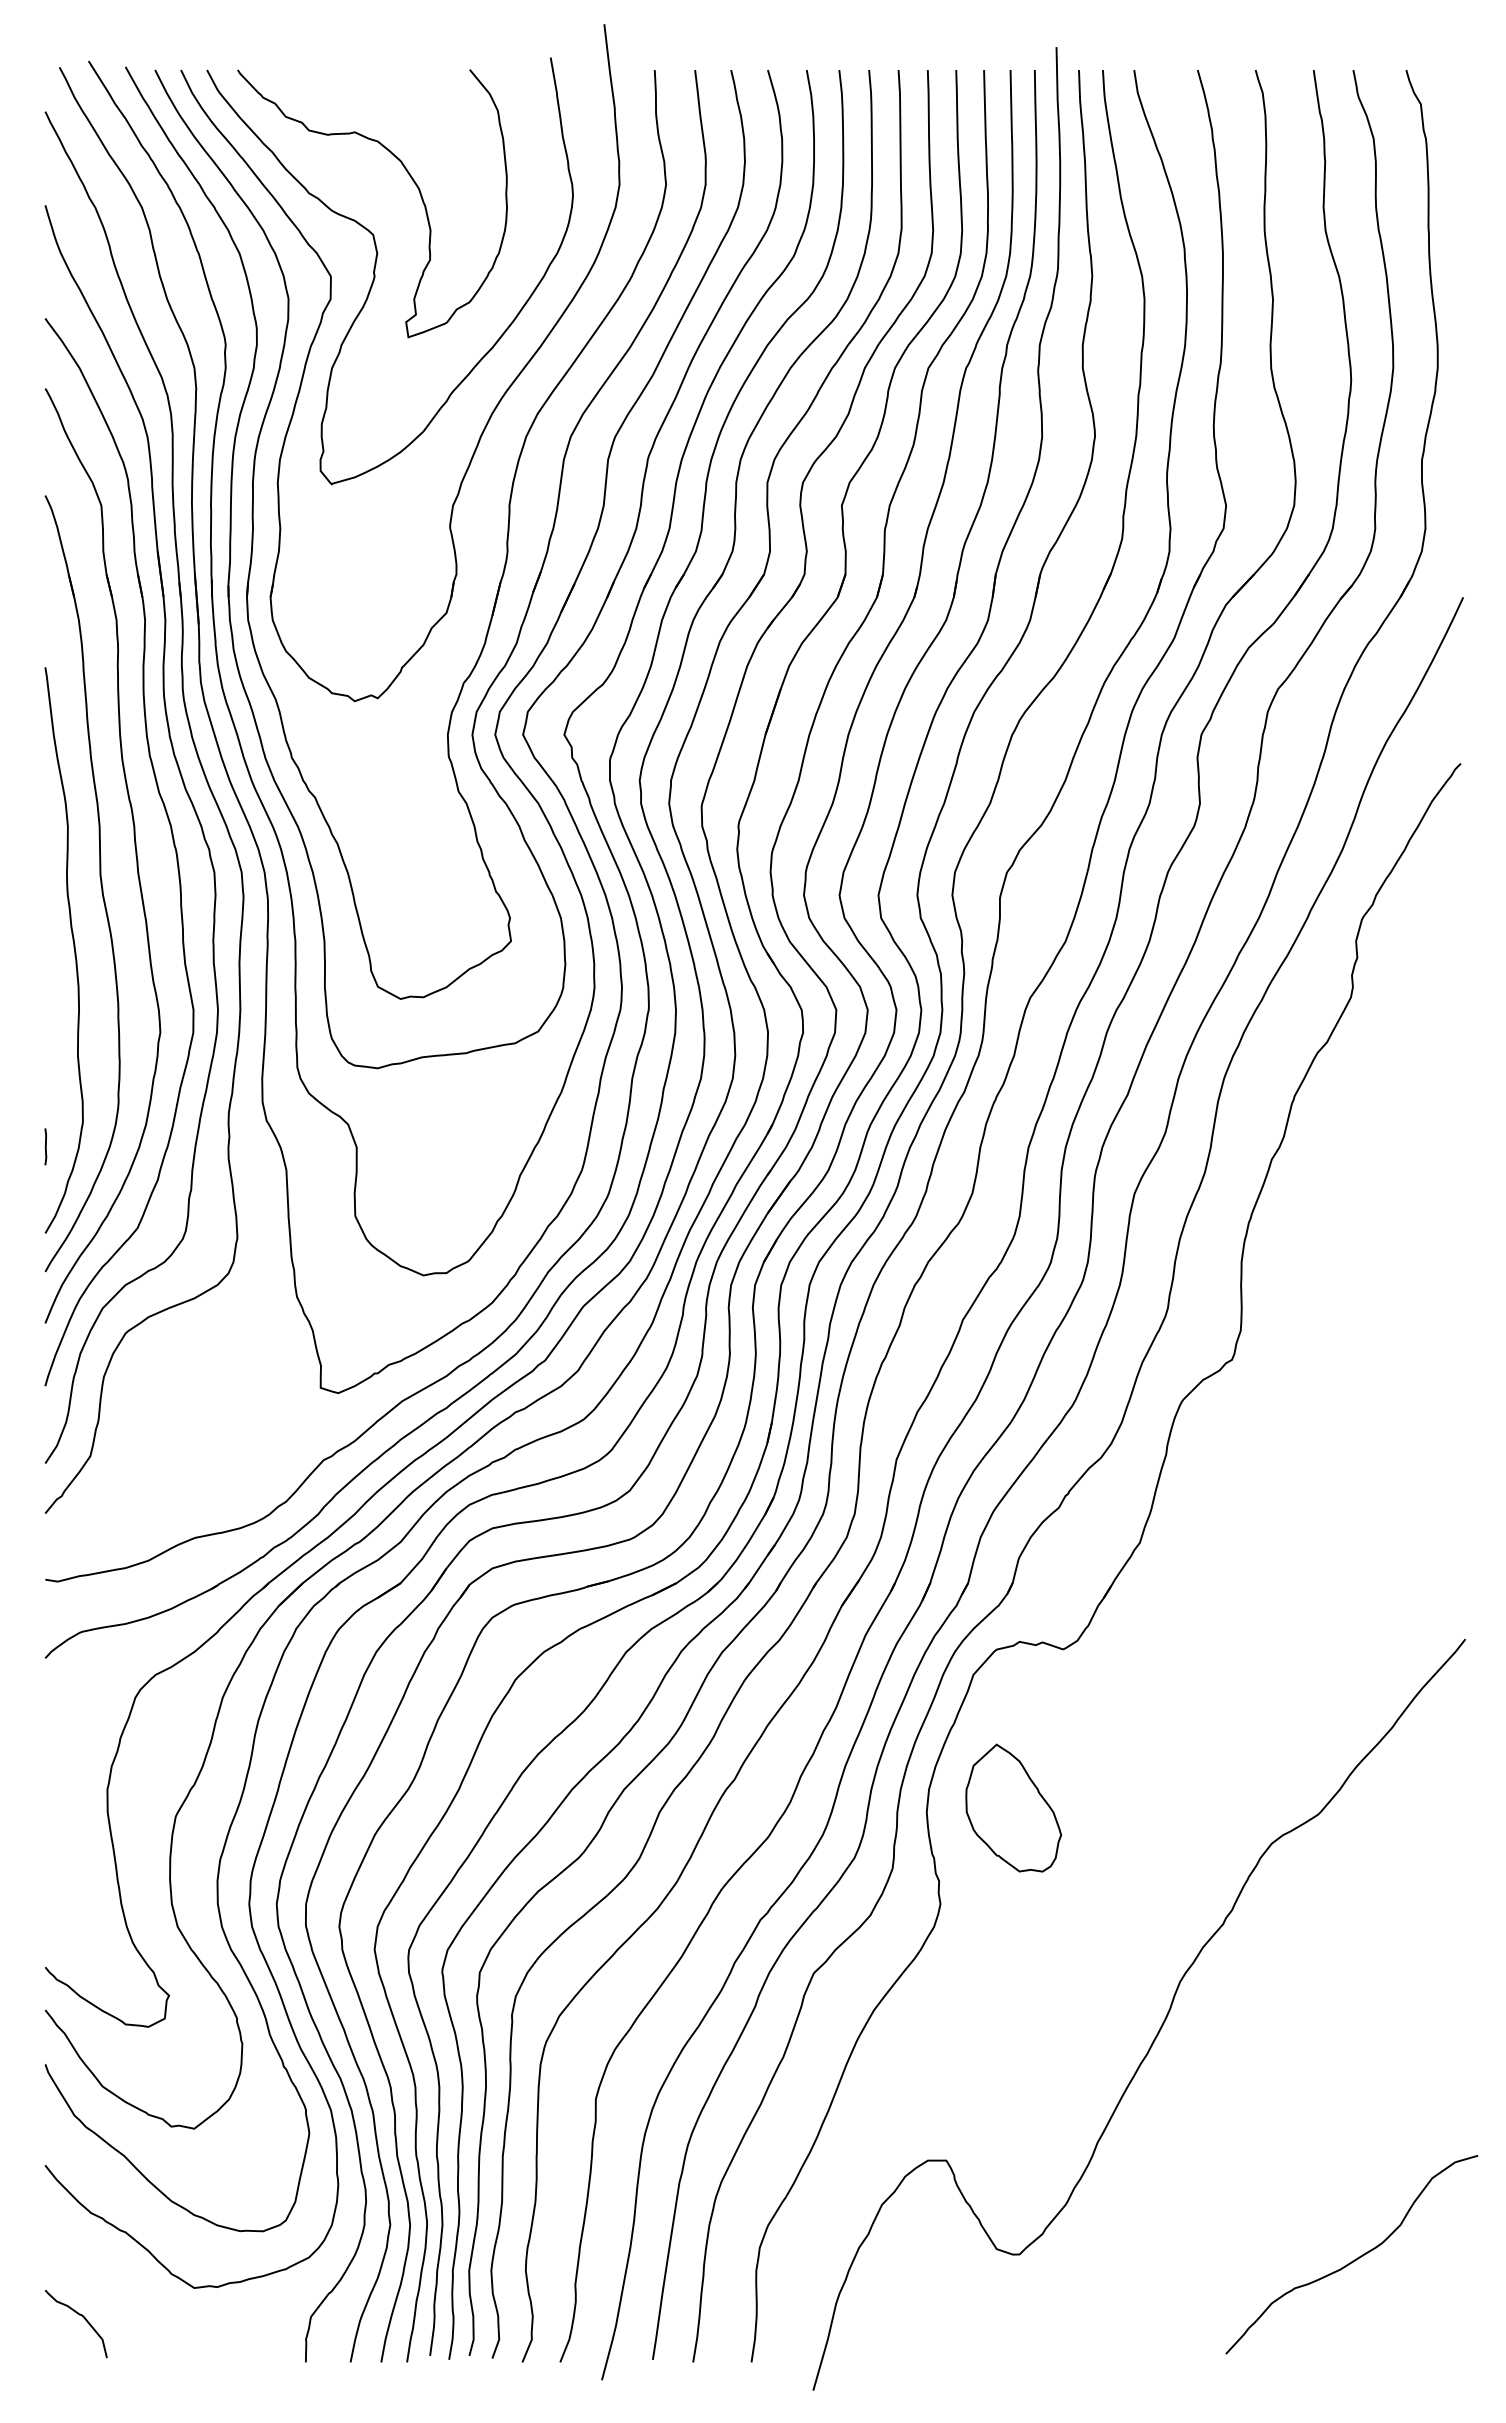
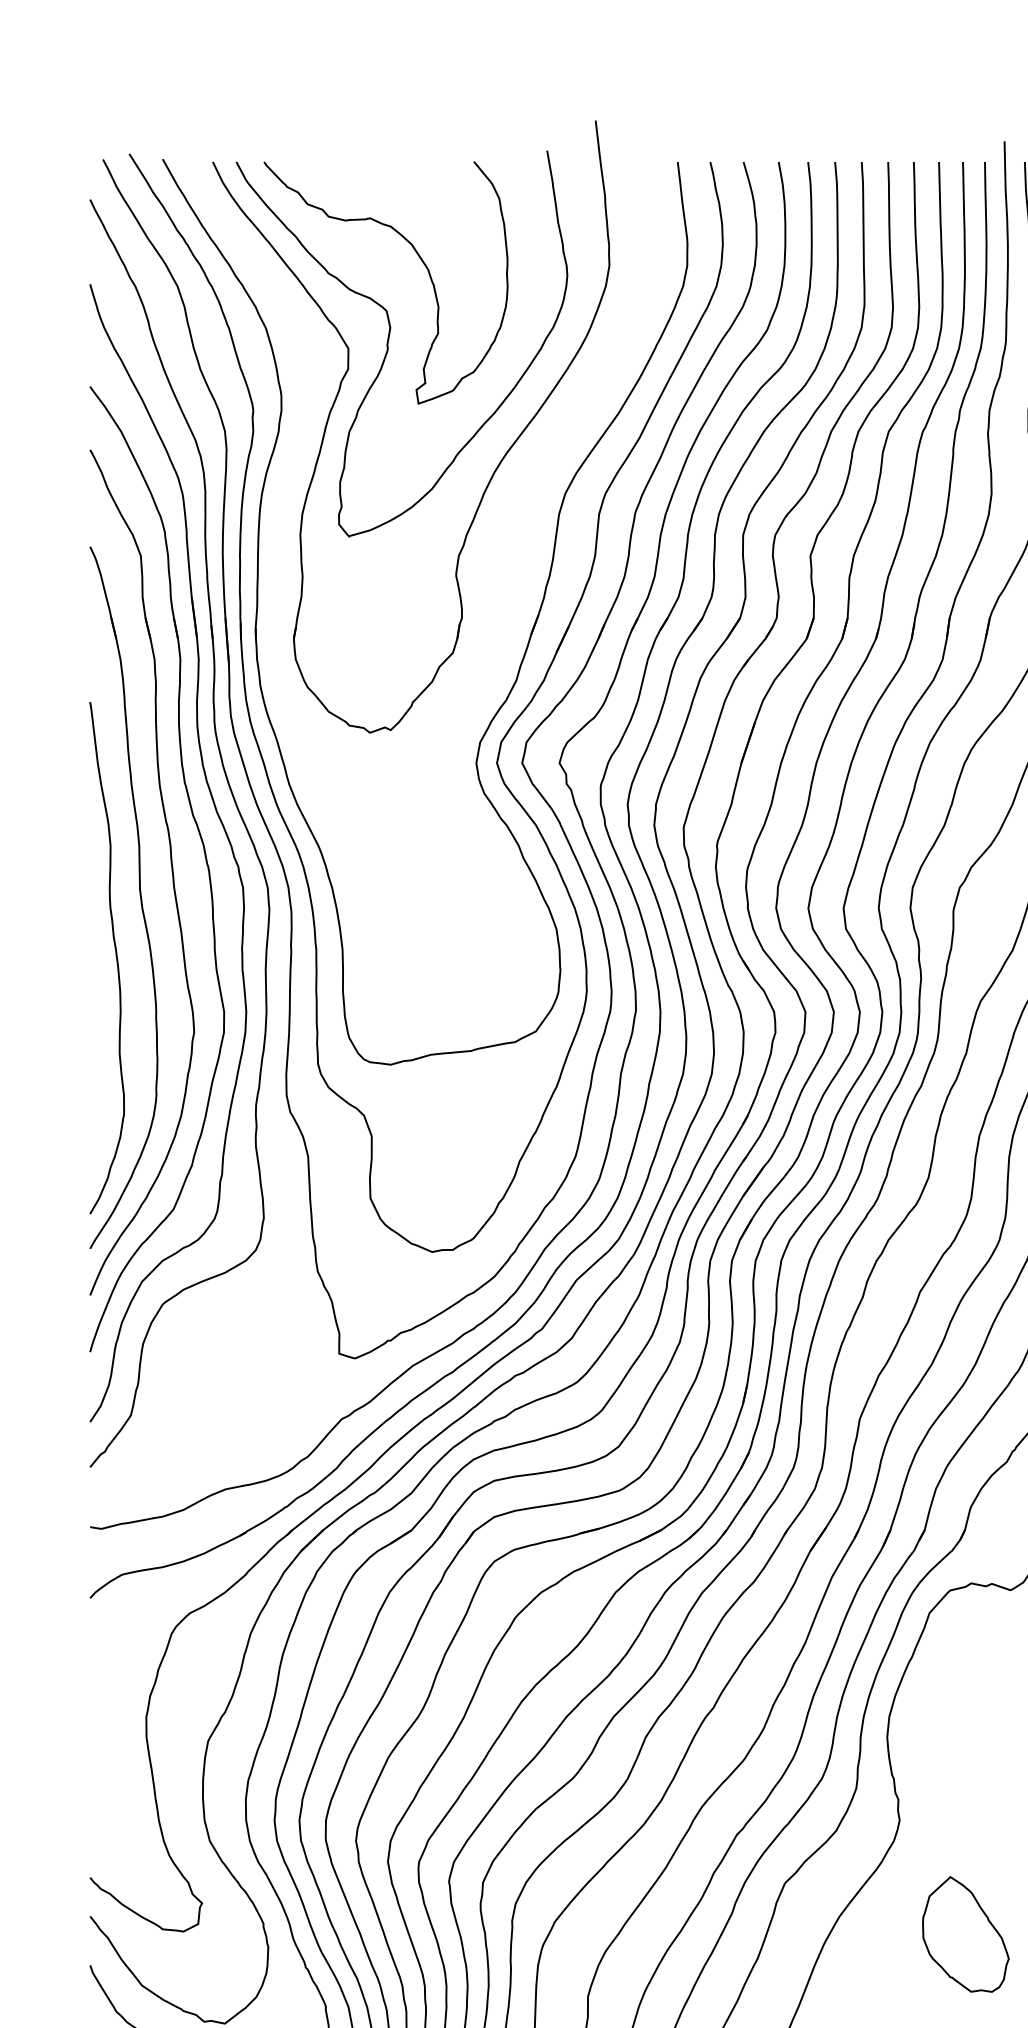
part: (506, 537) -> (507, 584), removed
line: (45, 1146) -> (90, 1135), removed
part: (1013, 1807) -> (965, 1933), moved

